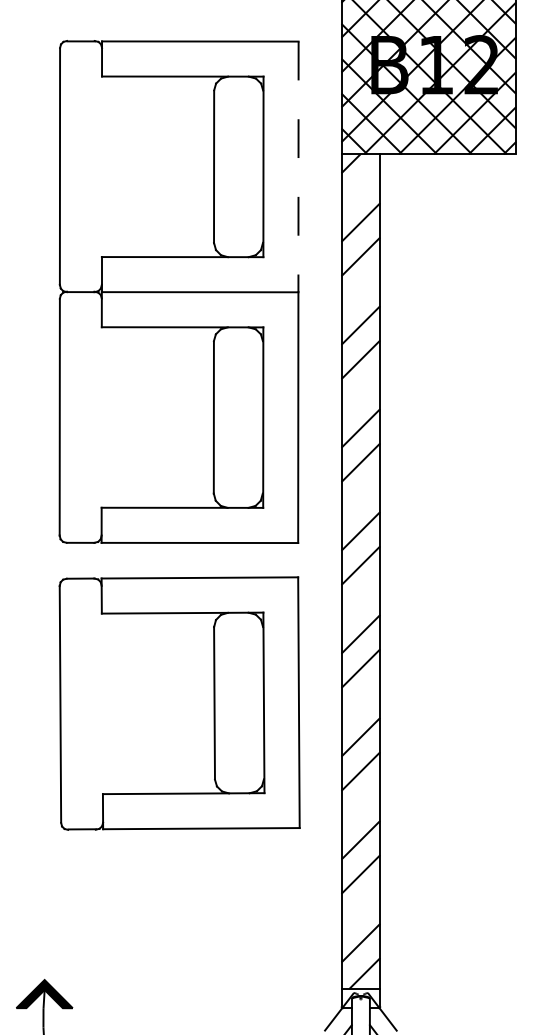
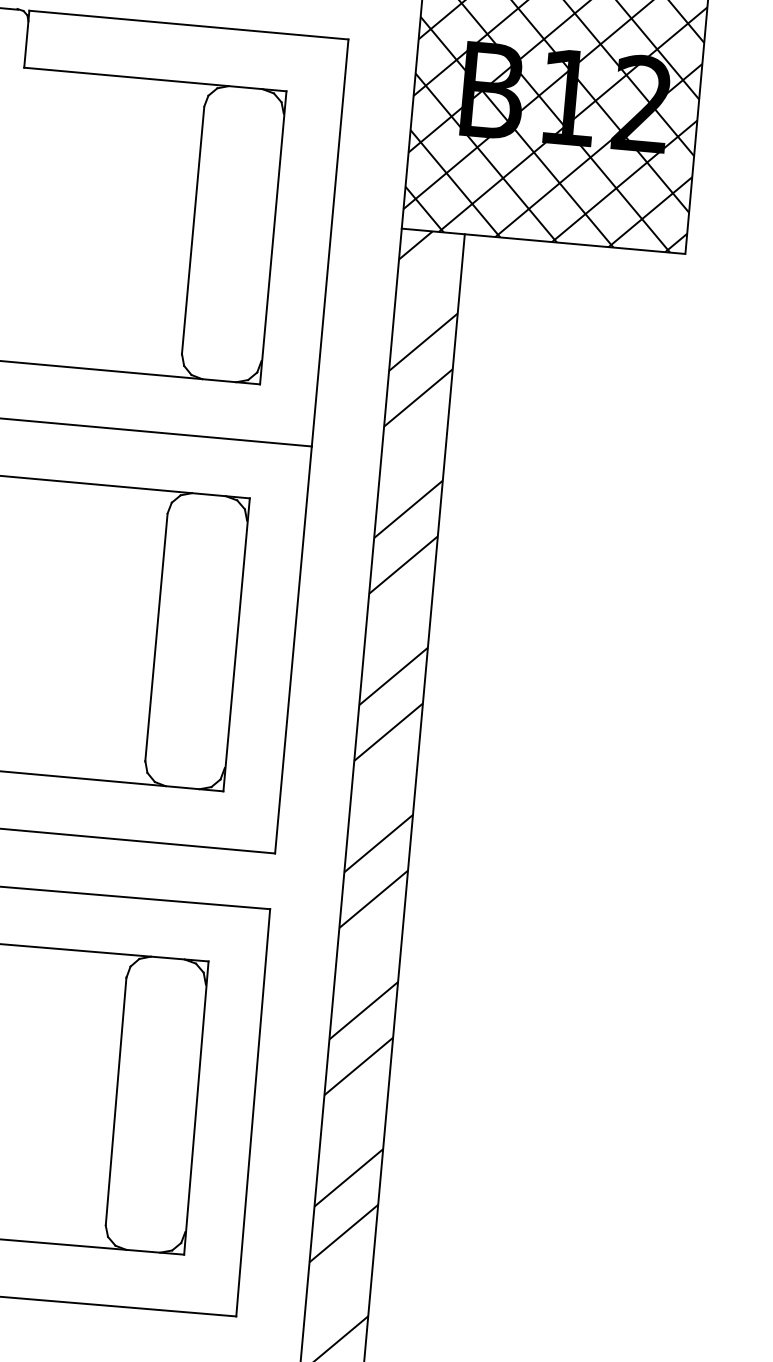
line: (298, 167) -> (330, 243), dashed -> solid

